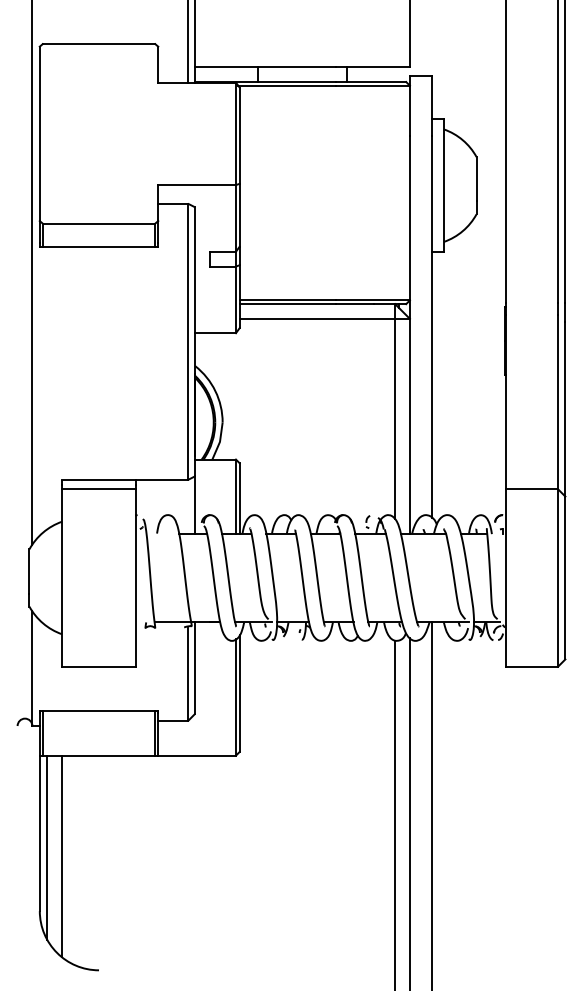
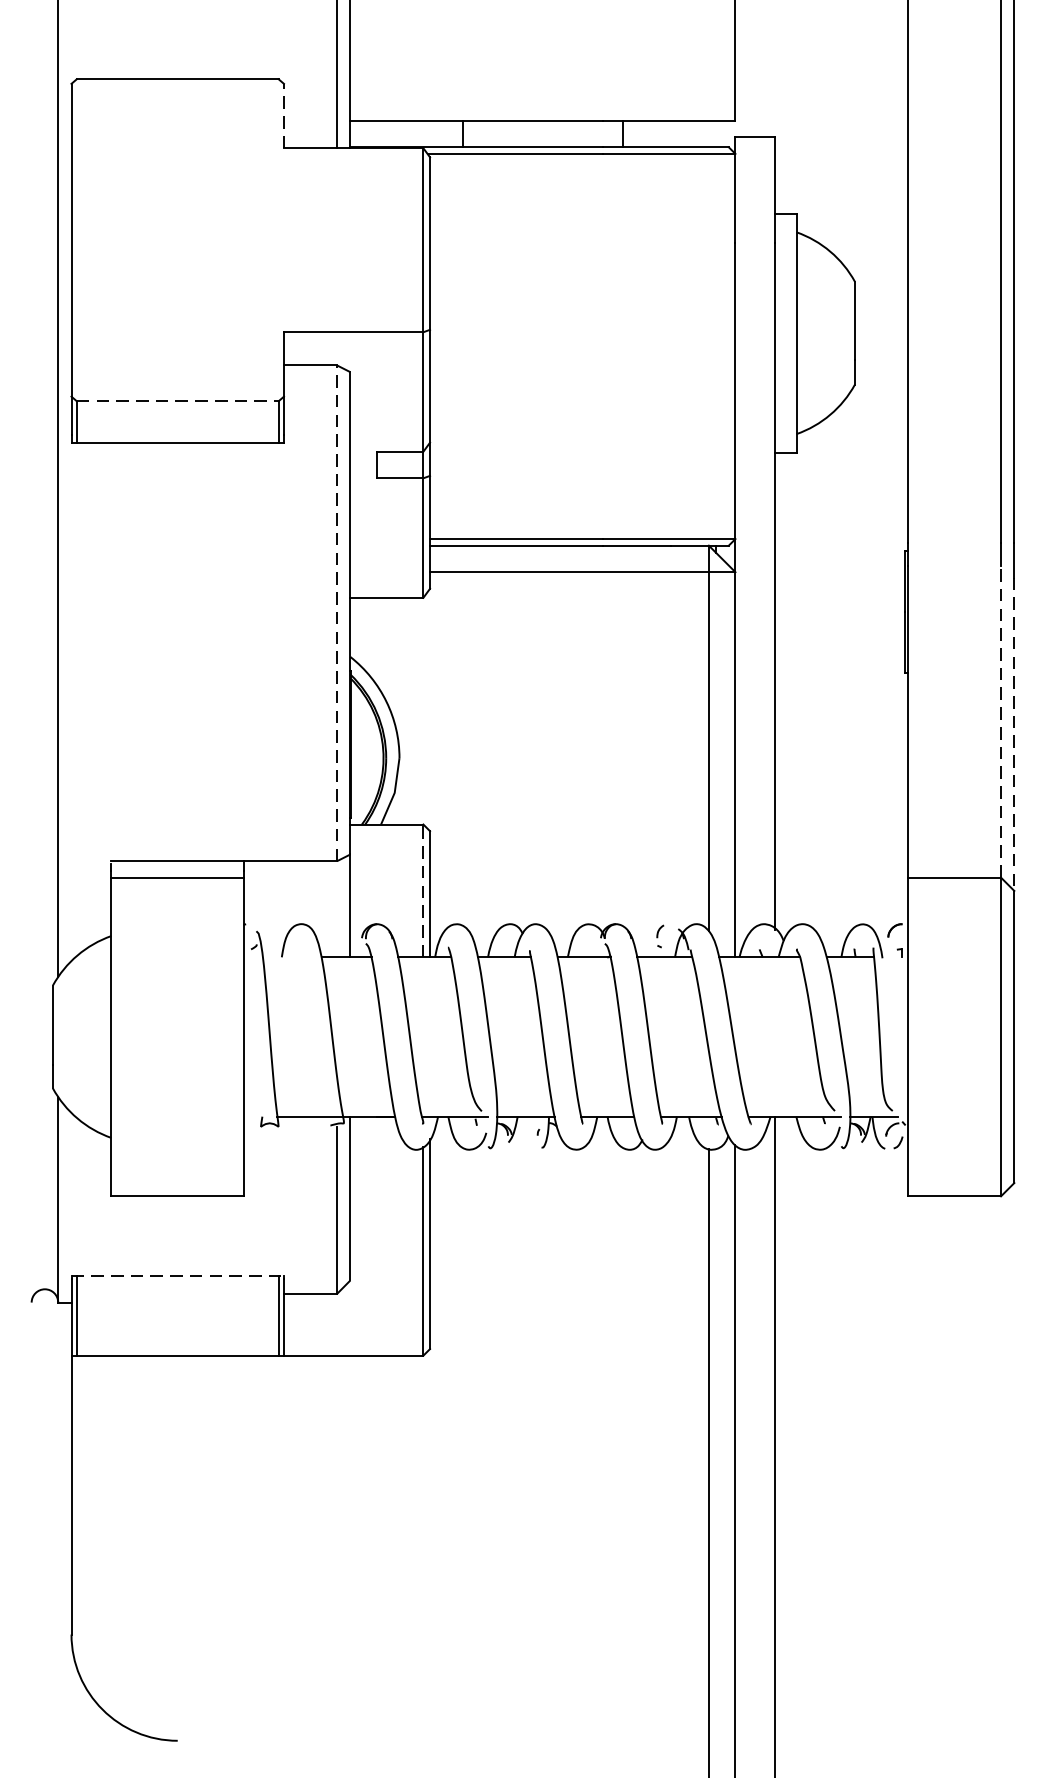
line: (158, 64) -> (284, 115), solid -> dashed
line: (99, 223) -> (178, 401), solid -> dashed
line: (187, 341) -> (336, 612), solid -> dashed
line: (557, 402) -> (1000, 722), solid -> dashed
line: (565, 409) -> (1014, 734), solid -> dashed
line: (235, 496) -> (422, 890), solid -> dashed
line: (99, 711) -> (178, 1276), solid -> dashed
line: (47, 847) -> (85, 1520), removed
line: (62, 856) -> (112, 1536), removed

